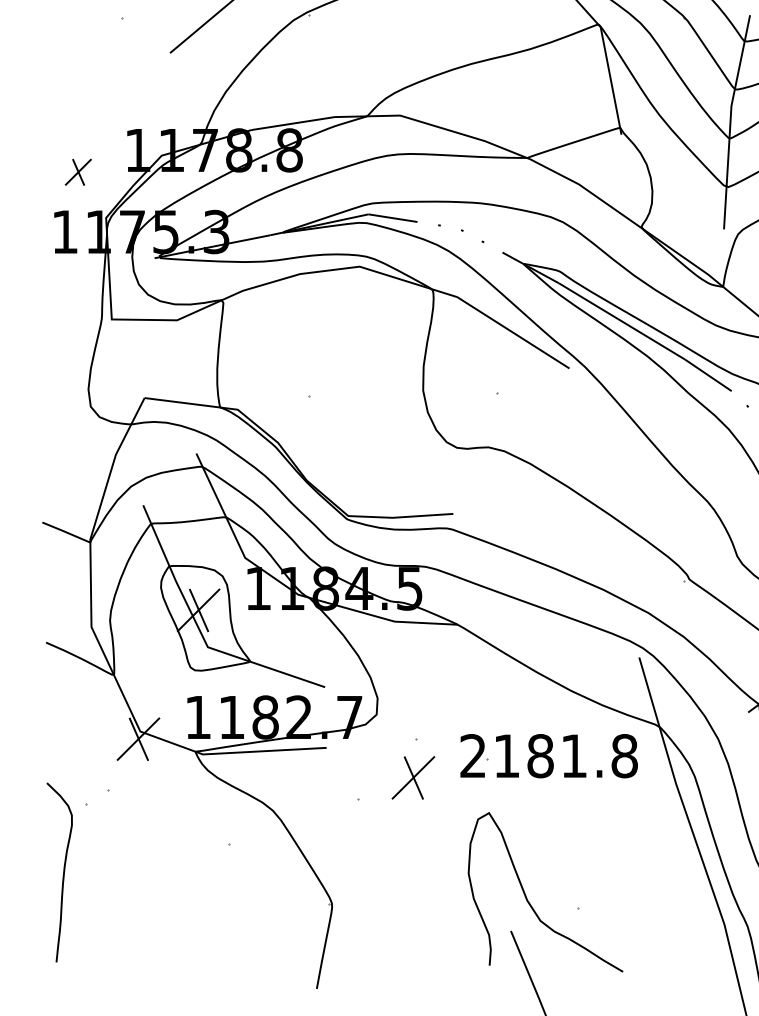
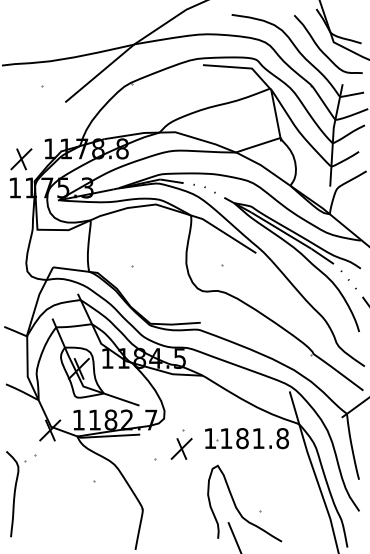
part: (78, 172) -> (21, 159), size x1.67
text: (471, 755) -> (209, 438), 2181.8 -> 1181.8

